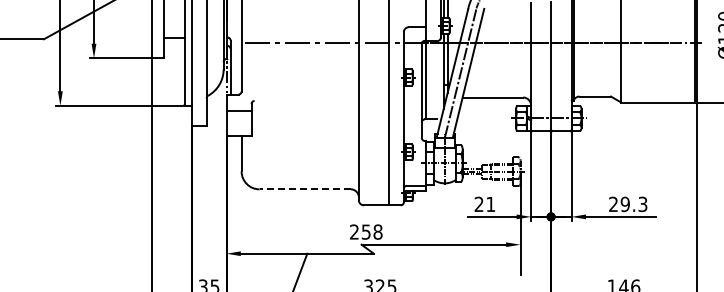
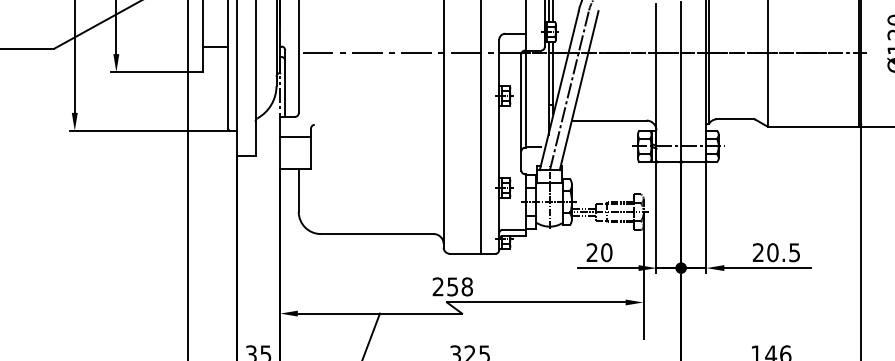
line: (305, 189) -> (377, 234), dashed -> solid
text: (490, 204) -> (606, 252), 21 -> 20
text: (633, 204) -> (782, 252), 29.3 -> 20.5

